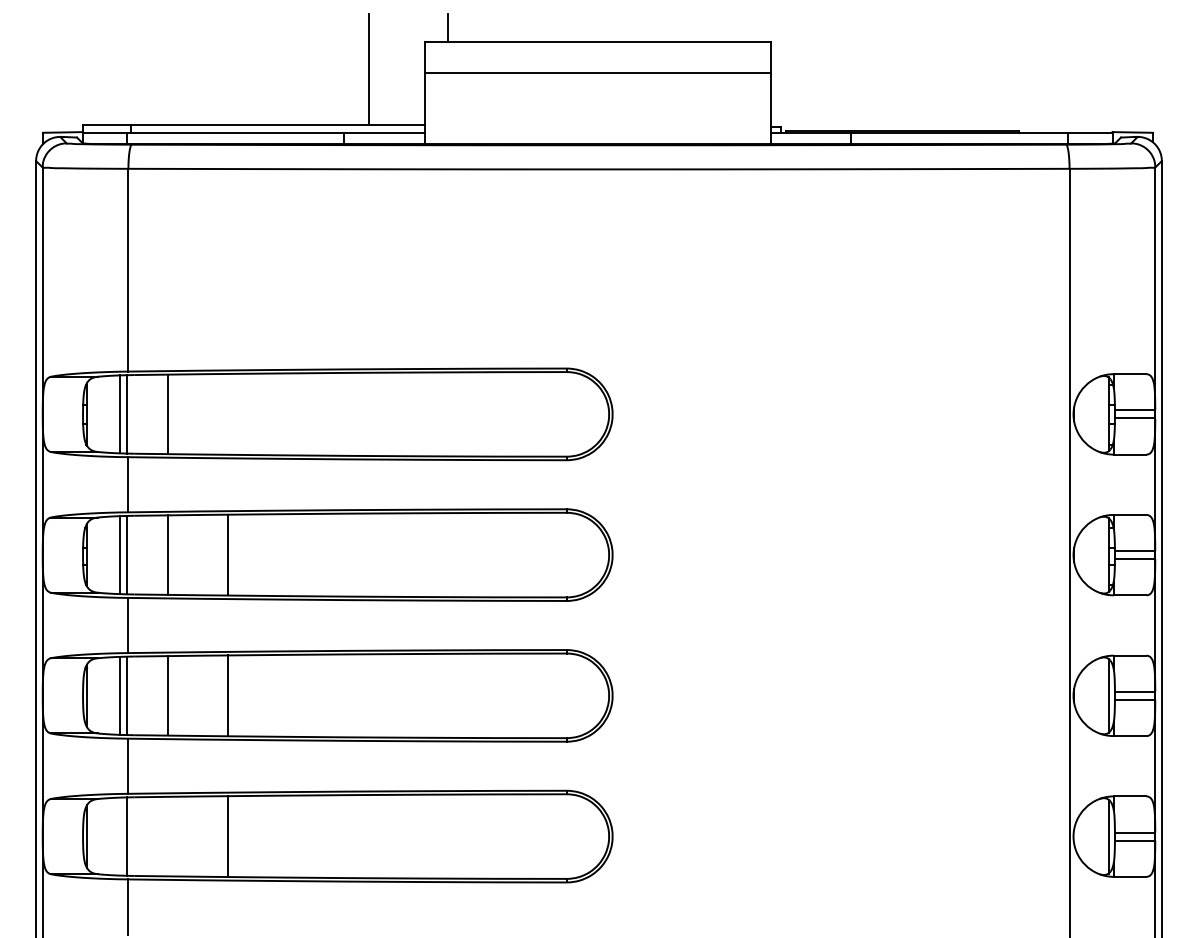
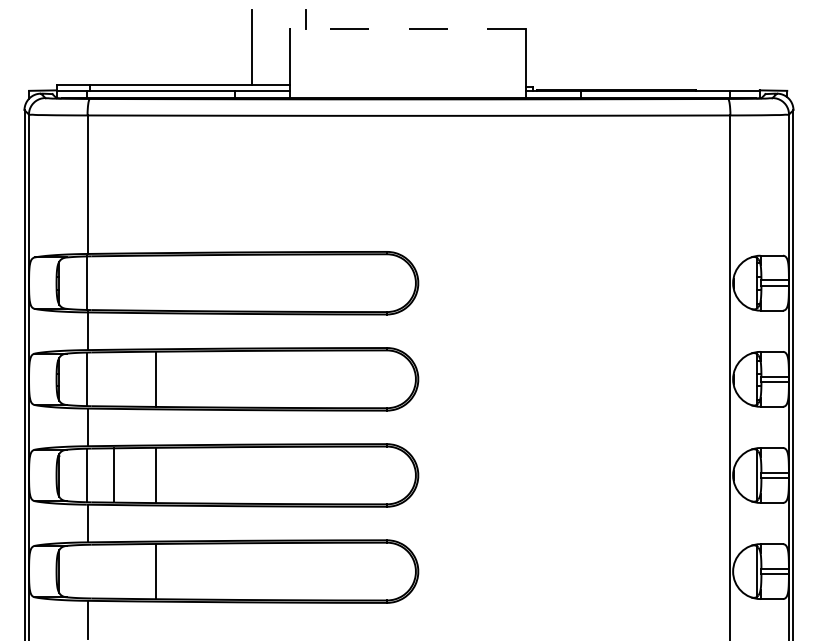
line: (596, 42) -> (407, 29), solid -> dashed
line: (598, 72) -> (408, 49), removed
line: (121, 413) -> (82, 282), removed
line: (167, 414) -> (114, 283), removed
line: (121, 553) -> (82, 378), removed
line: (167, 555) -> (114, 379), removed
line: (121, 695) -> (82, 475), removed
line: (126, 836) -> (86, 571), removed

